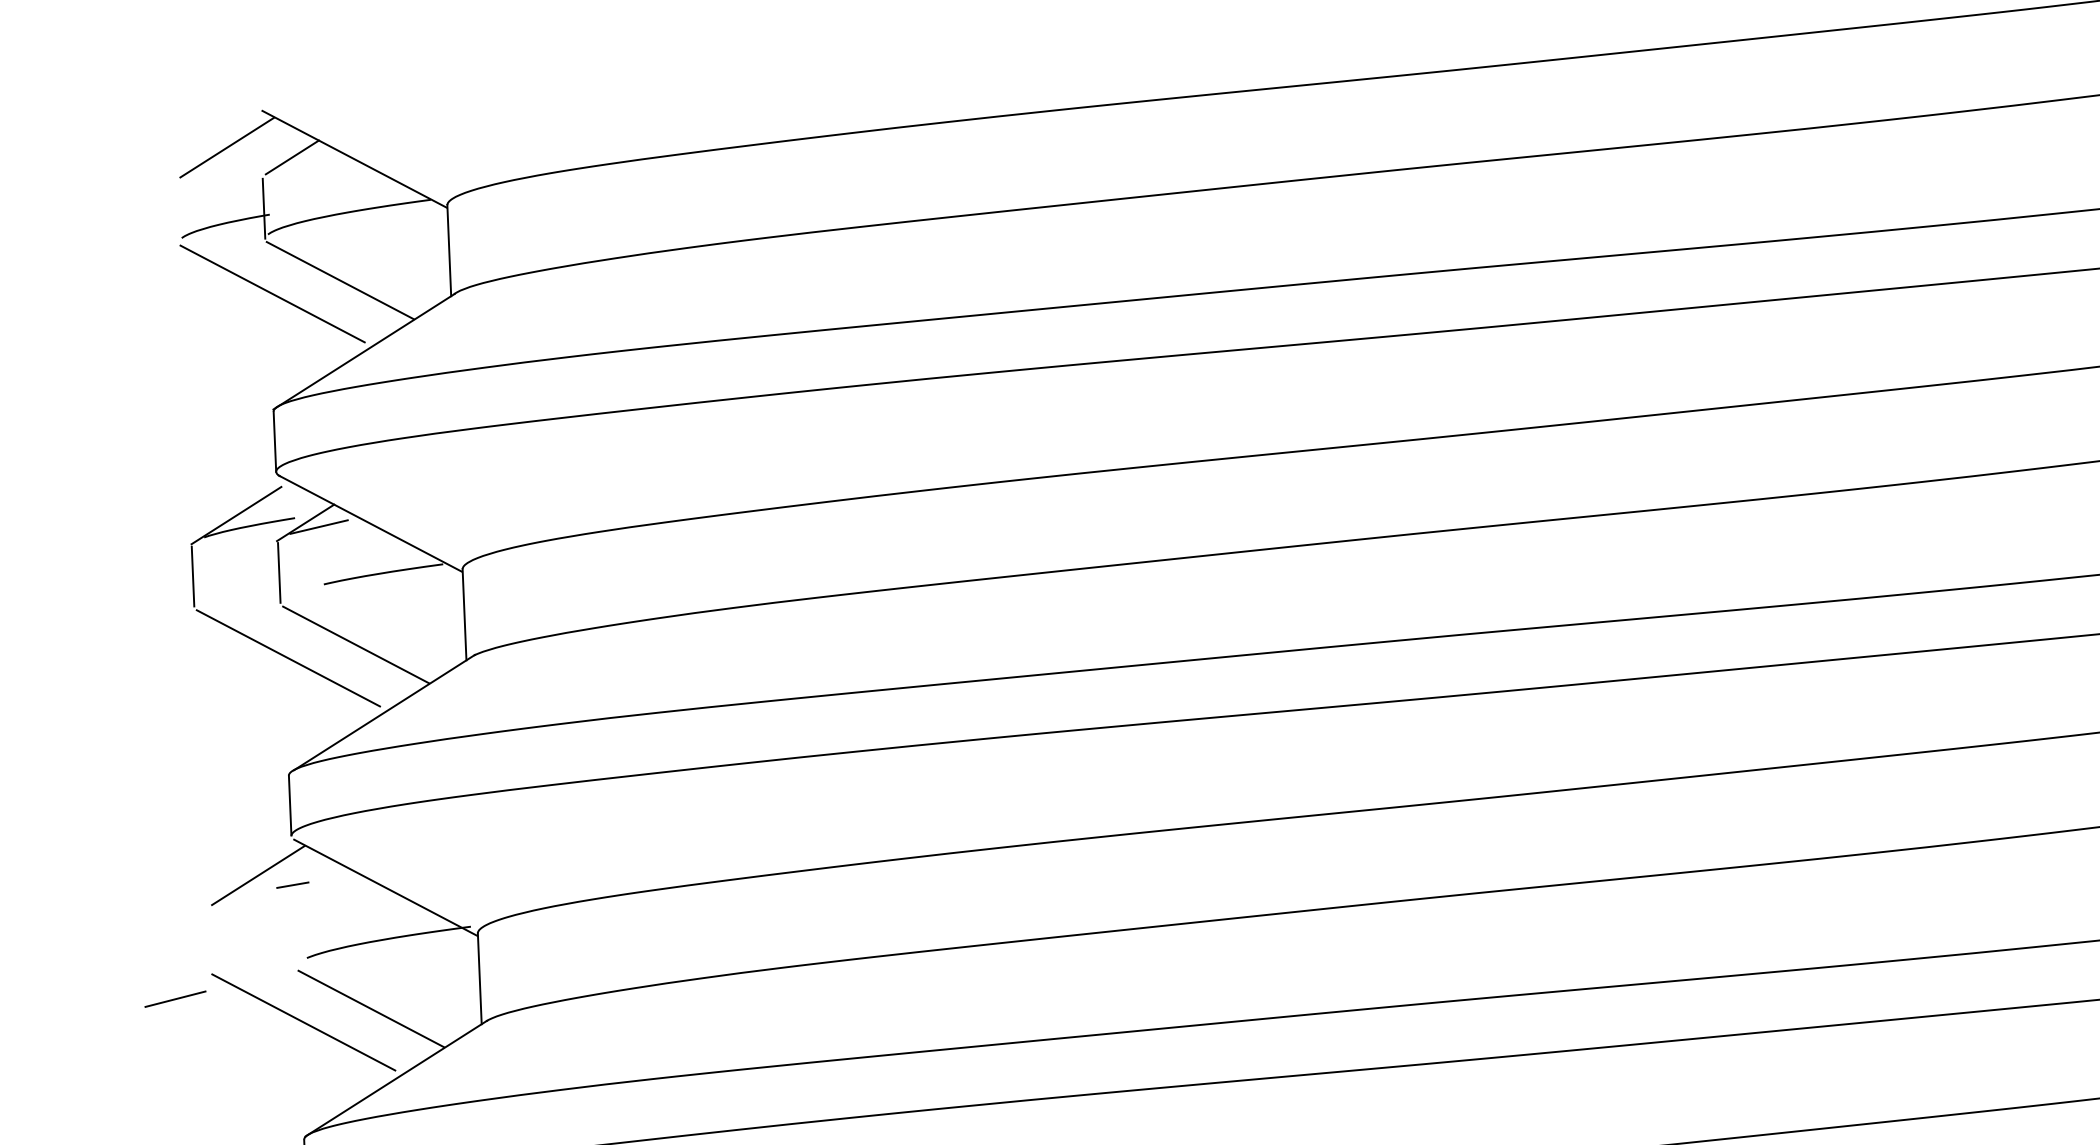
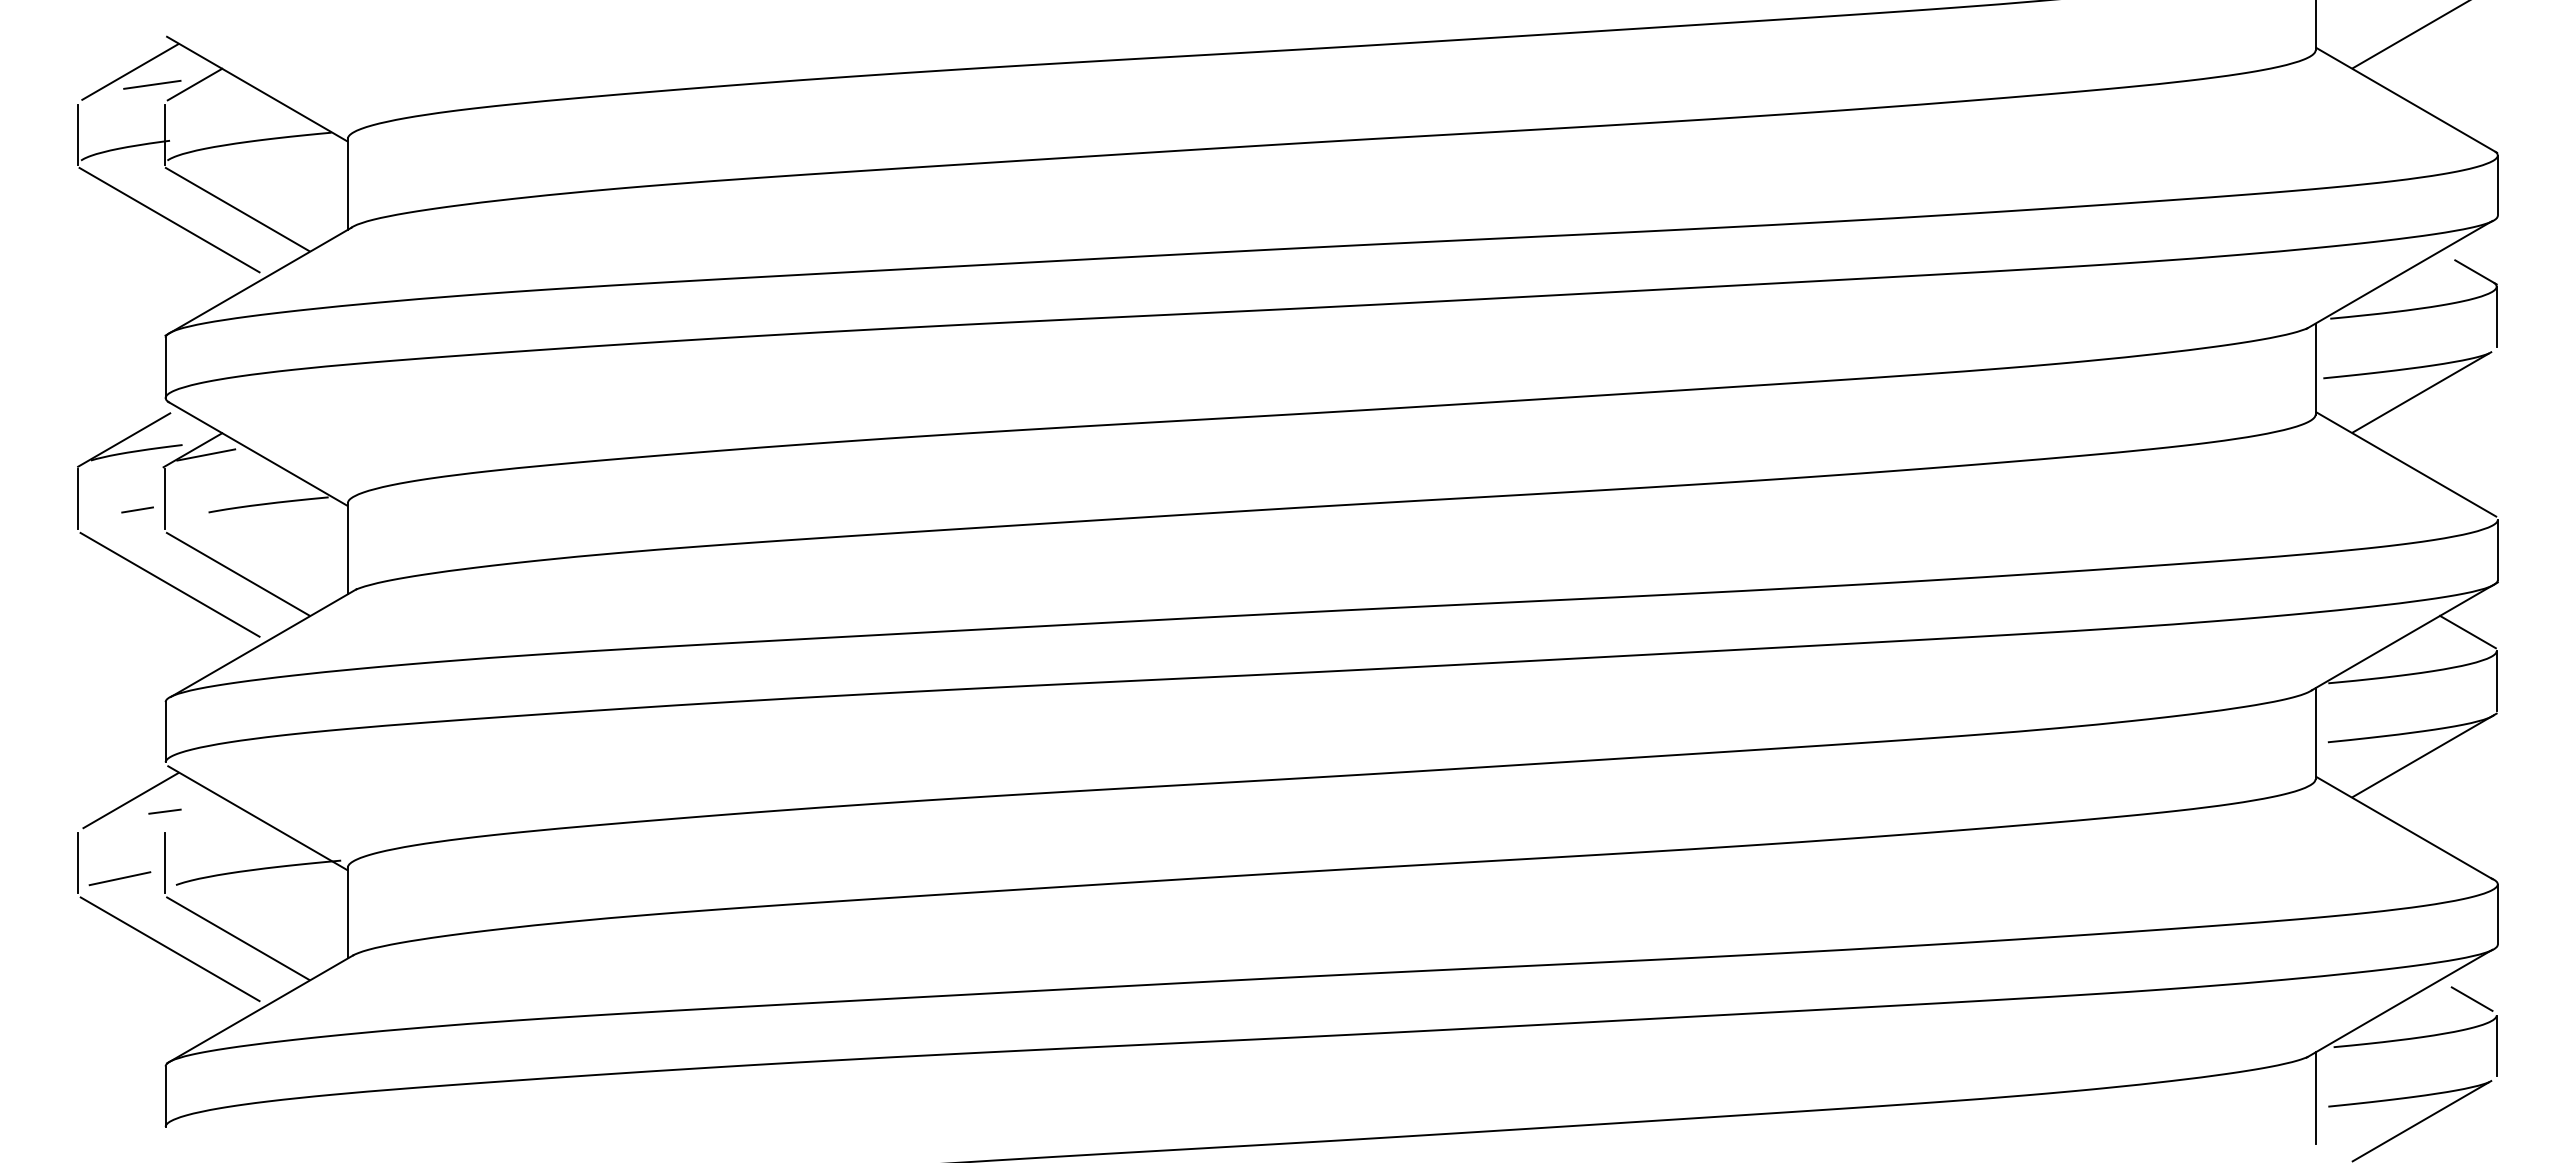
line: (249, 159) -> (152, 84), added
line: (178, 212) -> (78, 134), added
line: (252, 584) -> (137, 509), added
line: (294, 936) -> (164, 863), added
line: (208, 940) -> (78, 863), added
line: (175, 999) -> (119, 878), moved

